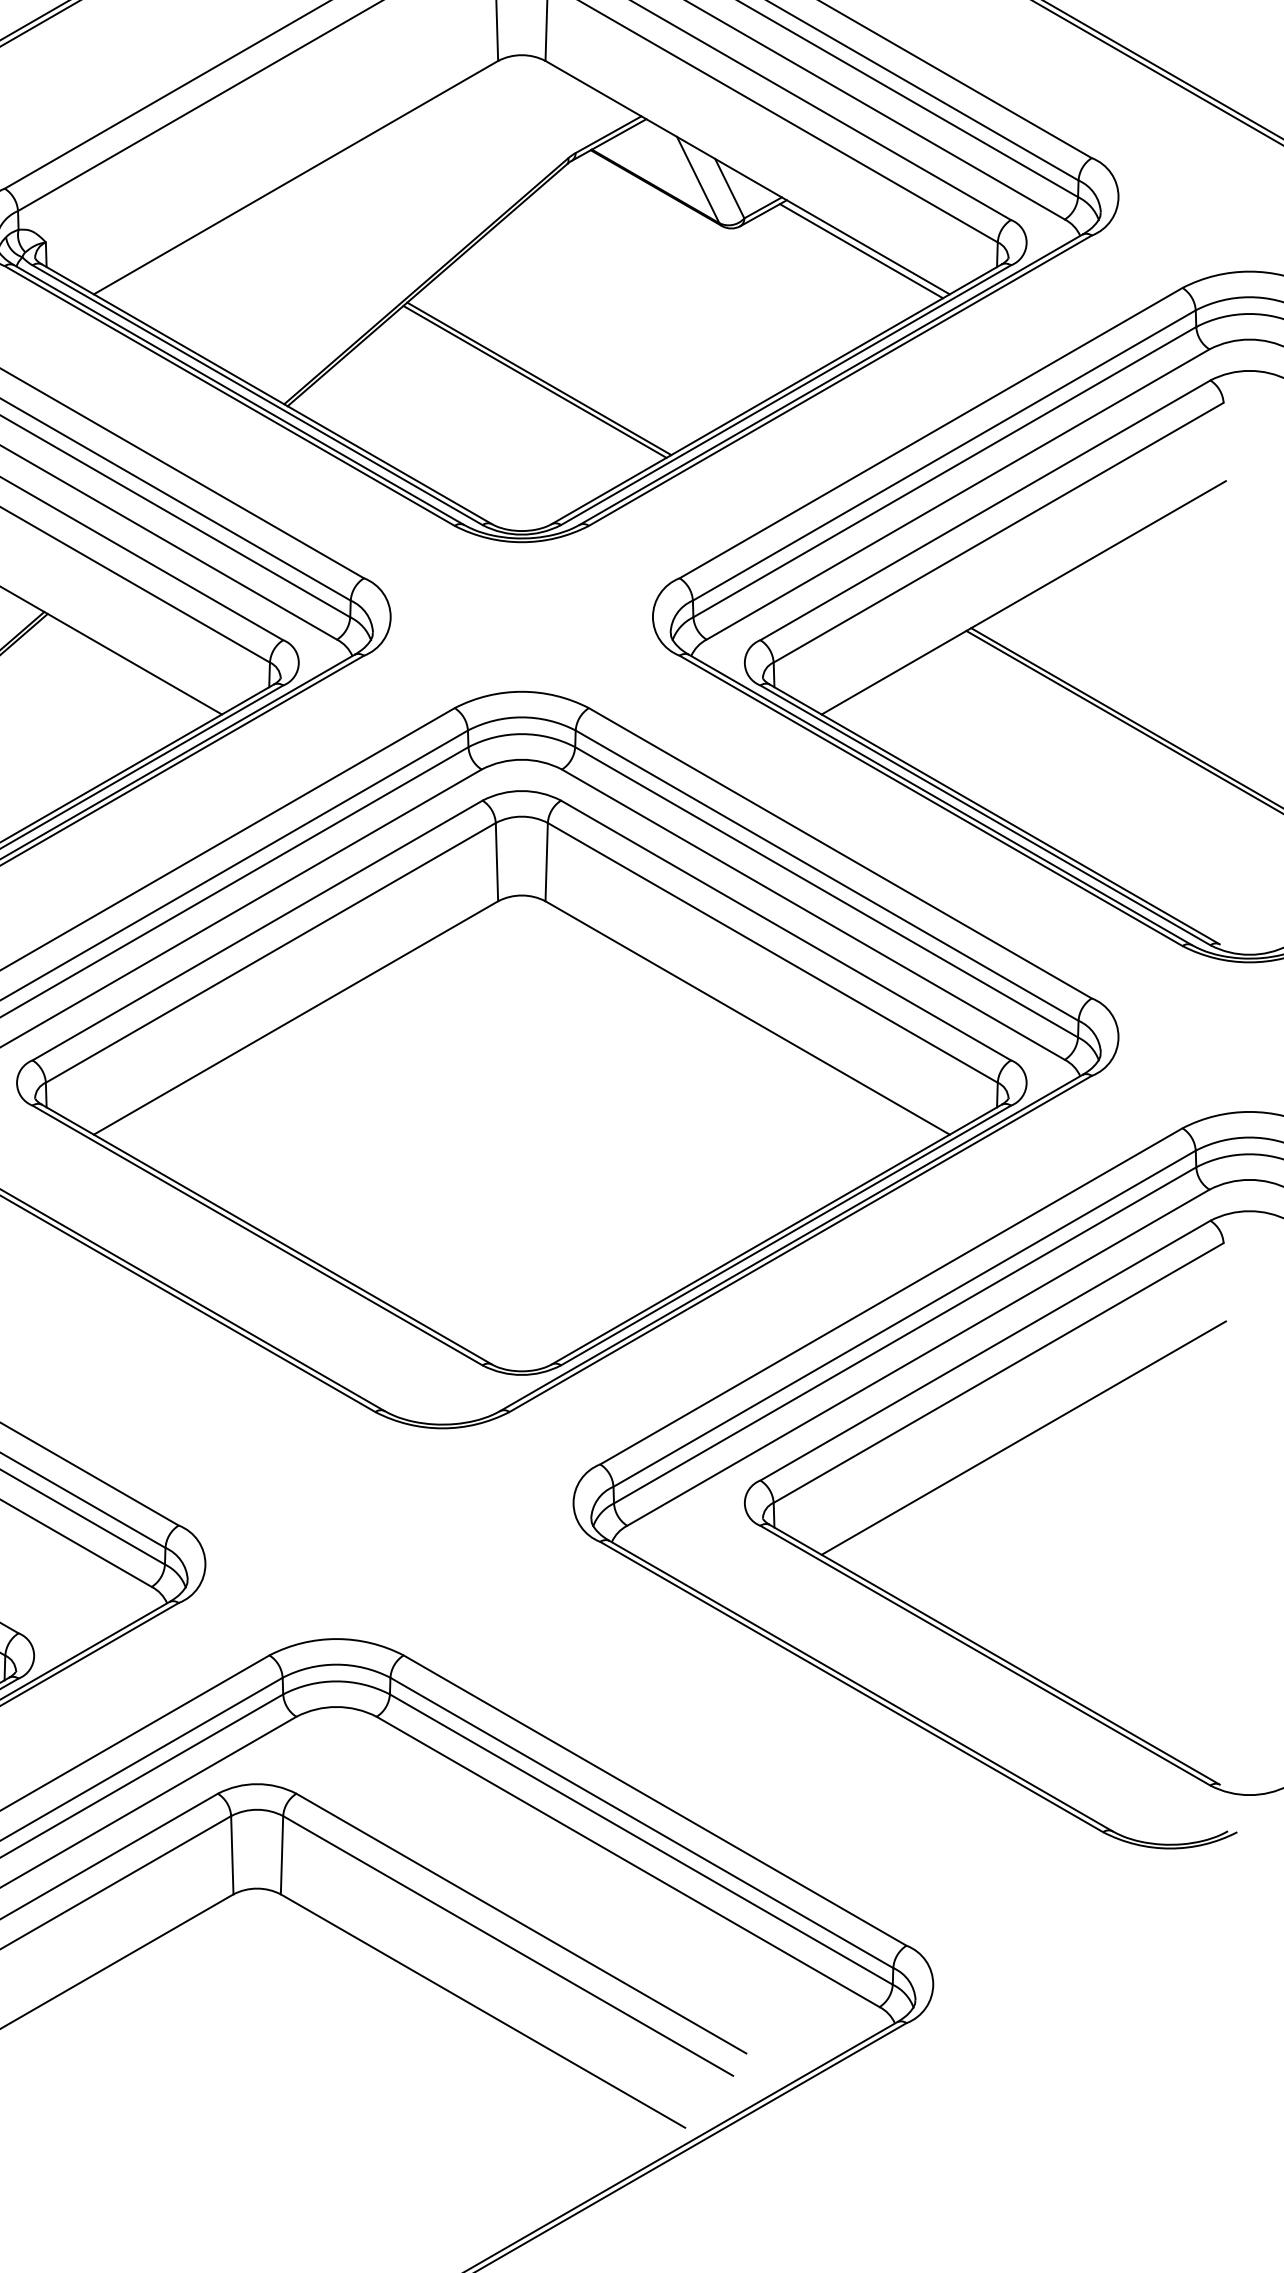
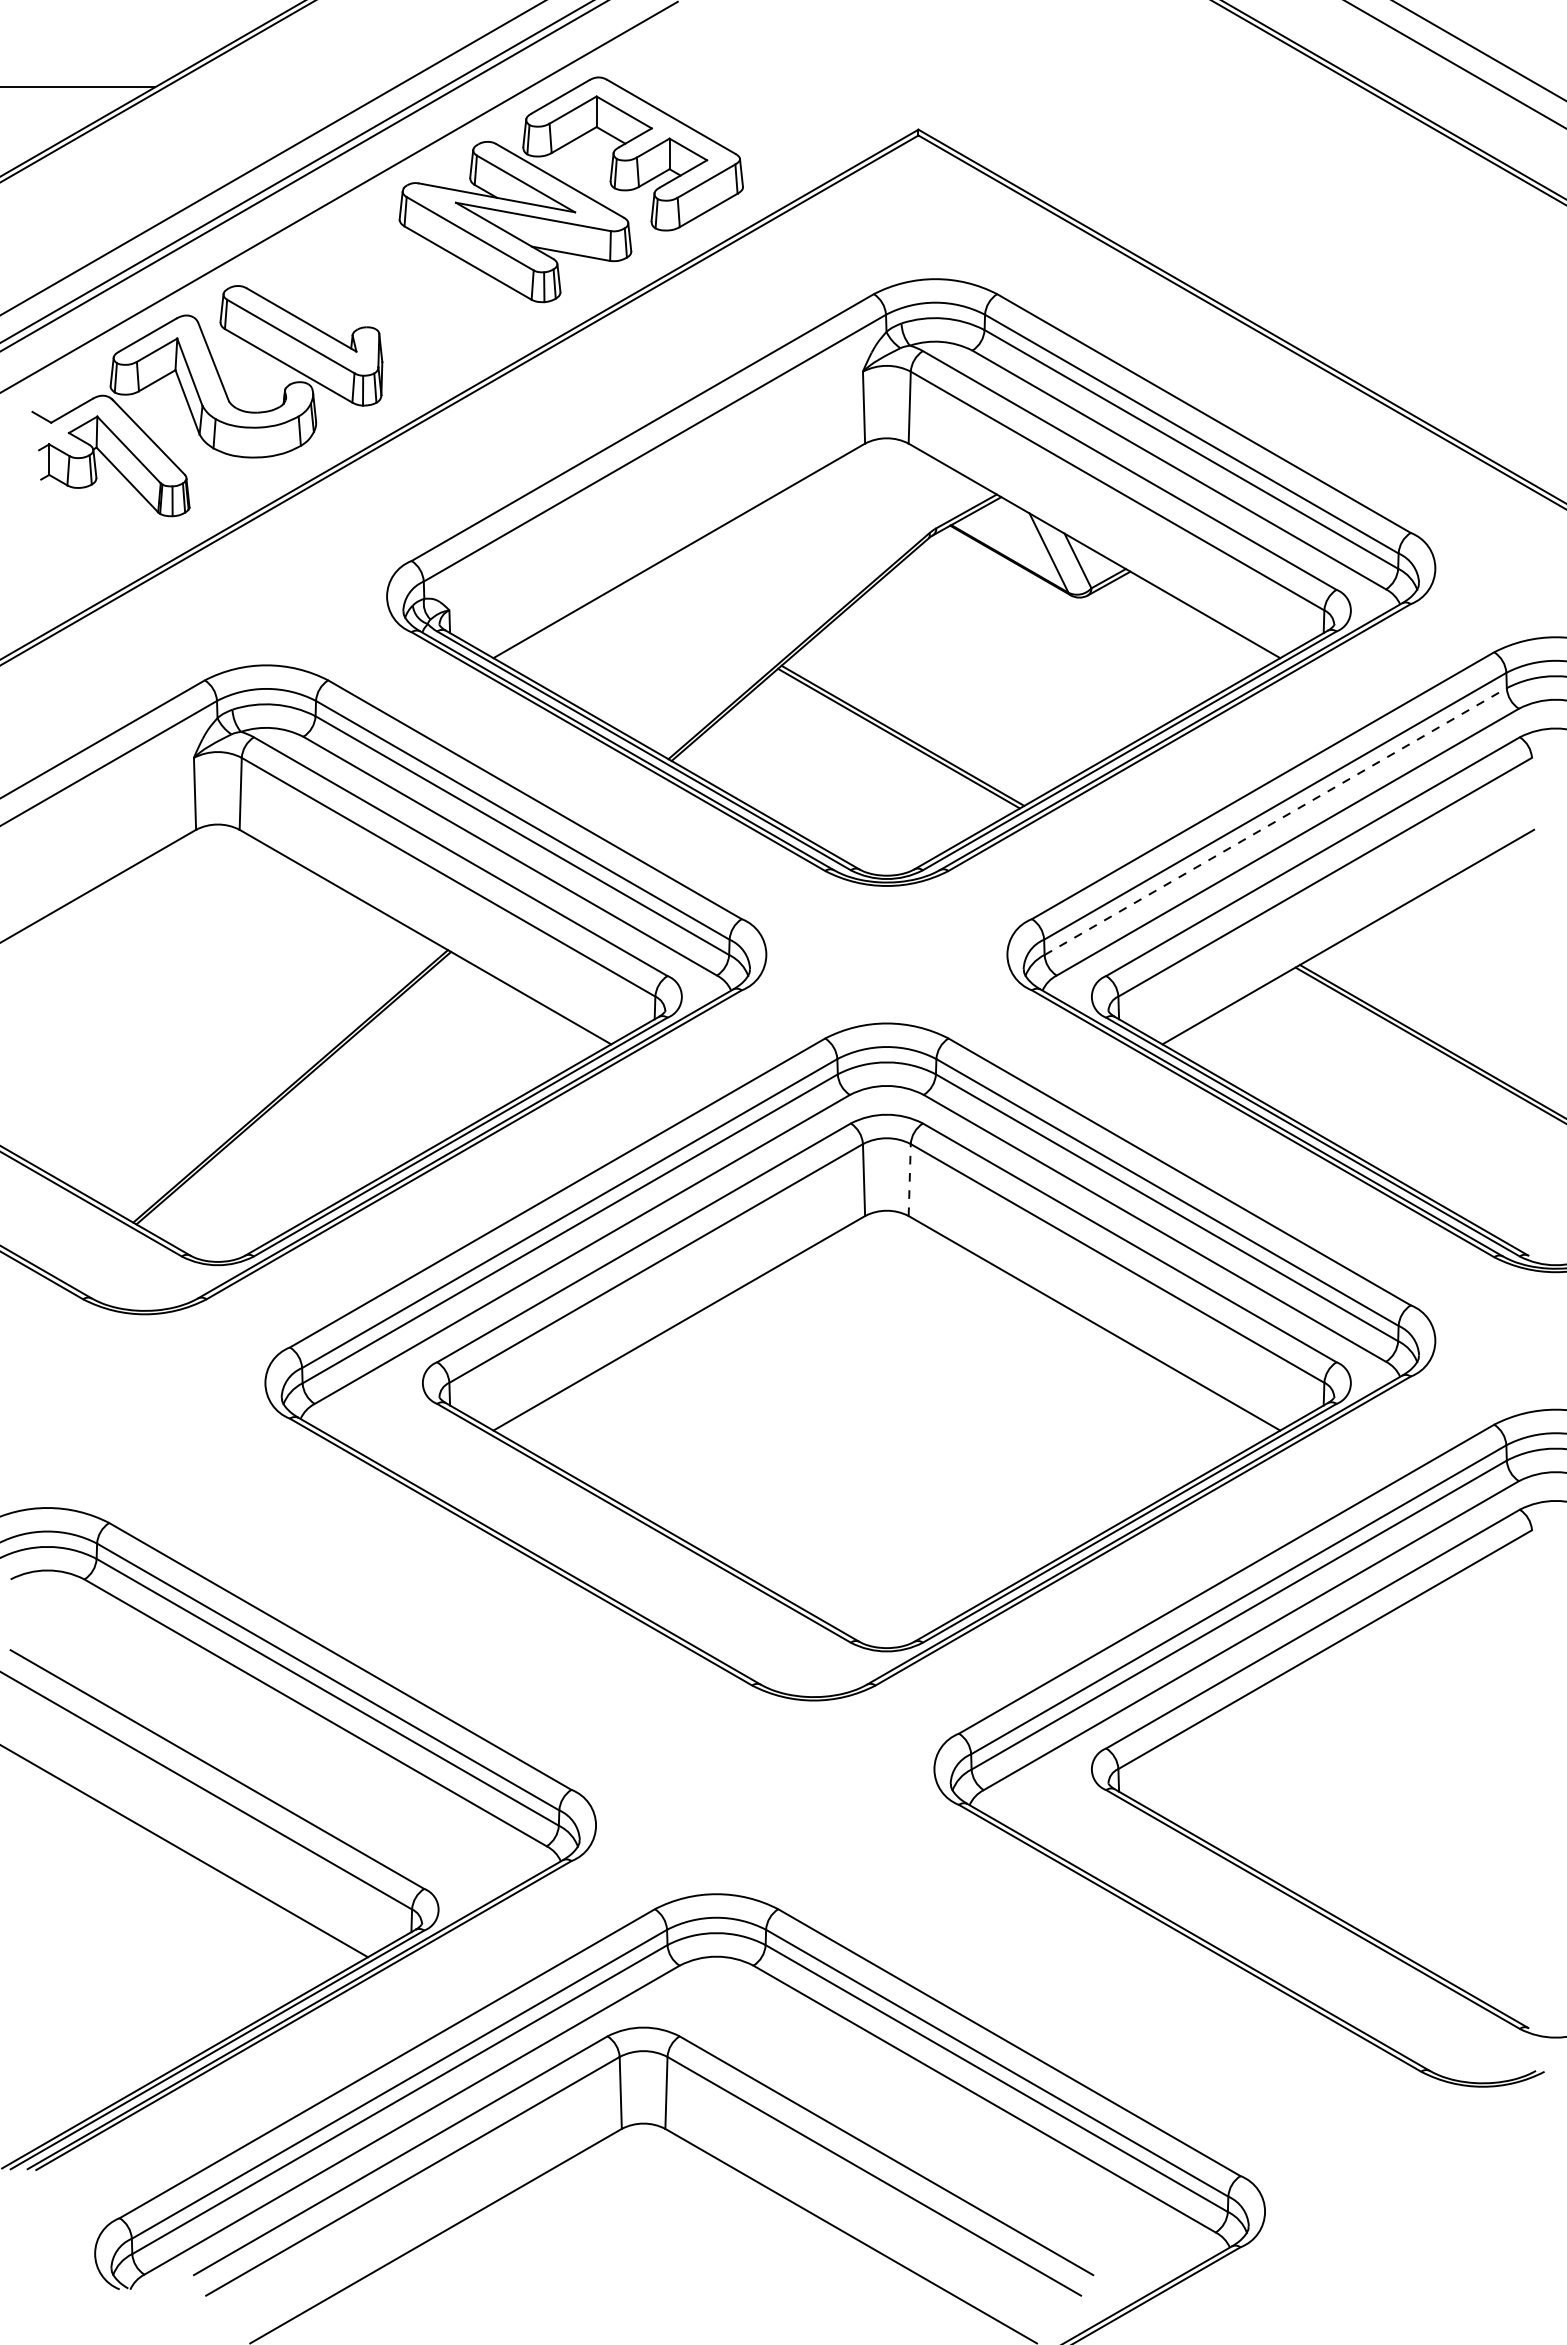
line: (861, 251) -> (1199, 618), removed
line: (944, 472) -> (1275, 821), solid -> dashed
line: (546, 862) -> (909, 1180), solid -> dashed
line: (1024, 1438) -> (1348, 1709), removed

